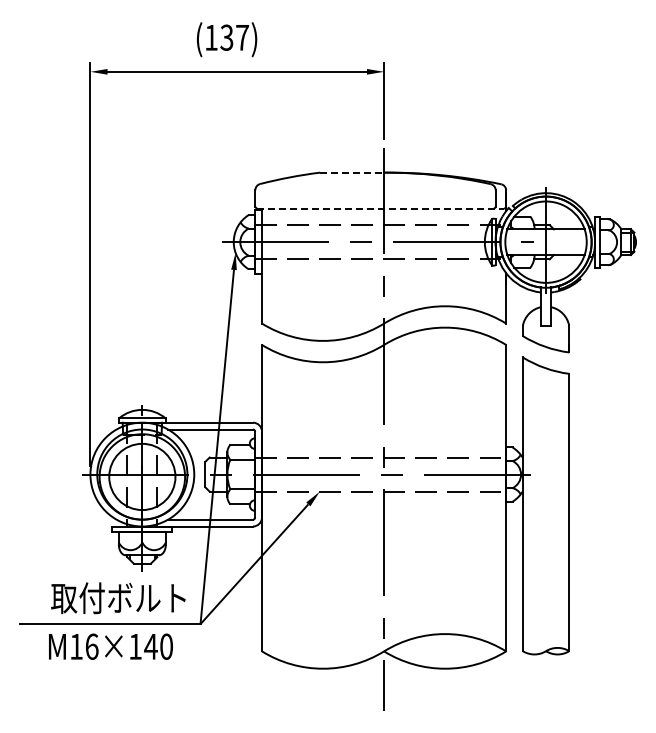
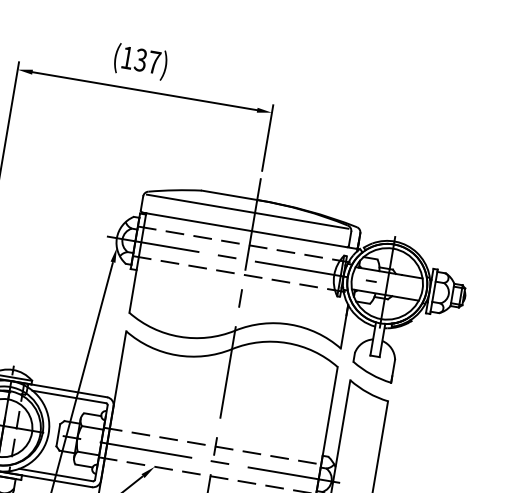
line: (352, 172) -> (229, 195), dashed -> solid
line: (375, 187) -> (247, 211), added
line: (381, 208) -> (249, 230), dashed -> solid

